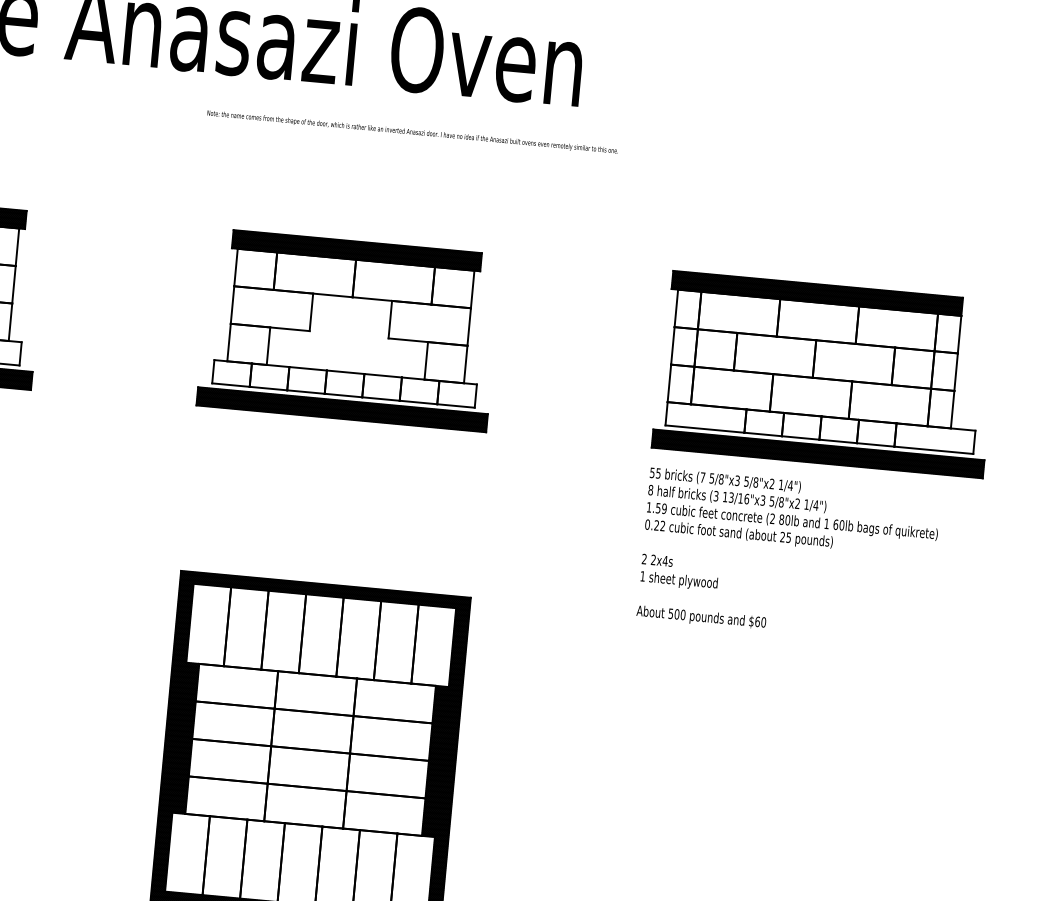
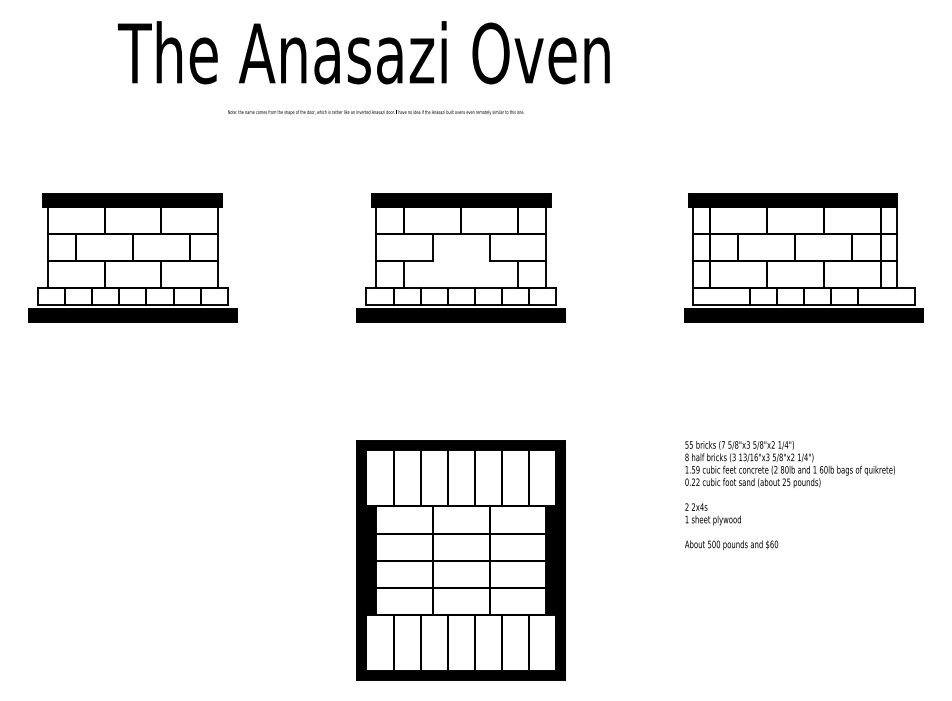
text: (413, 132) -> (376, 112), moved
text: (788, 556) -> (789, 495), moved

